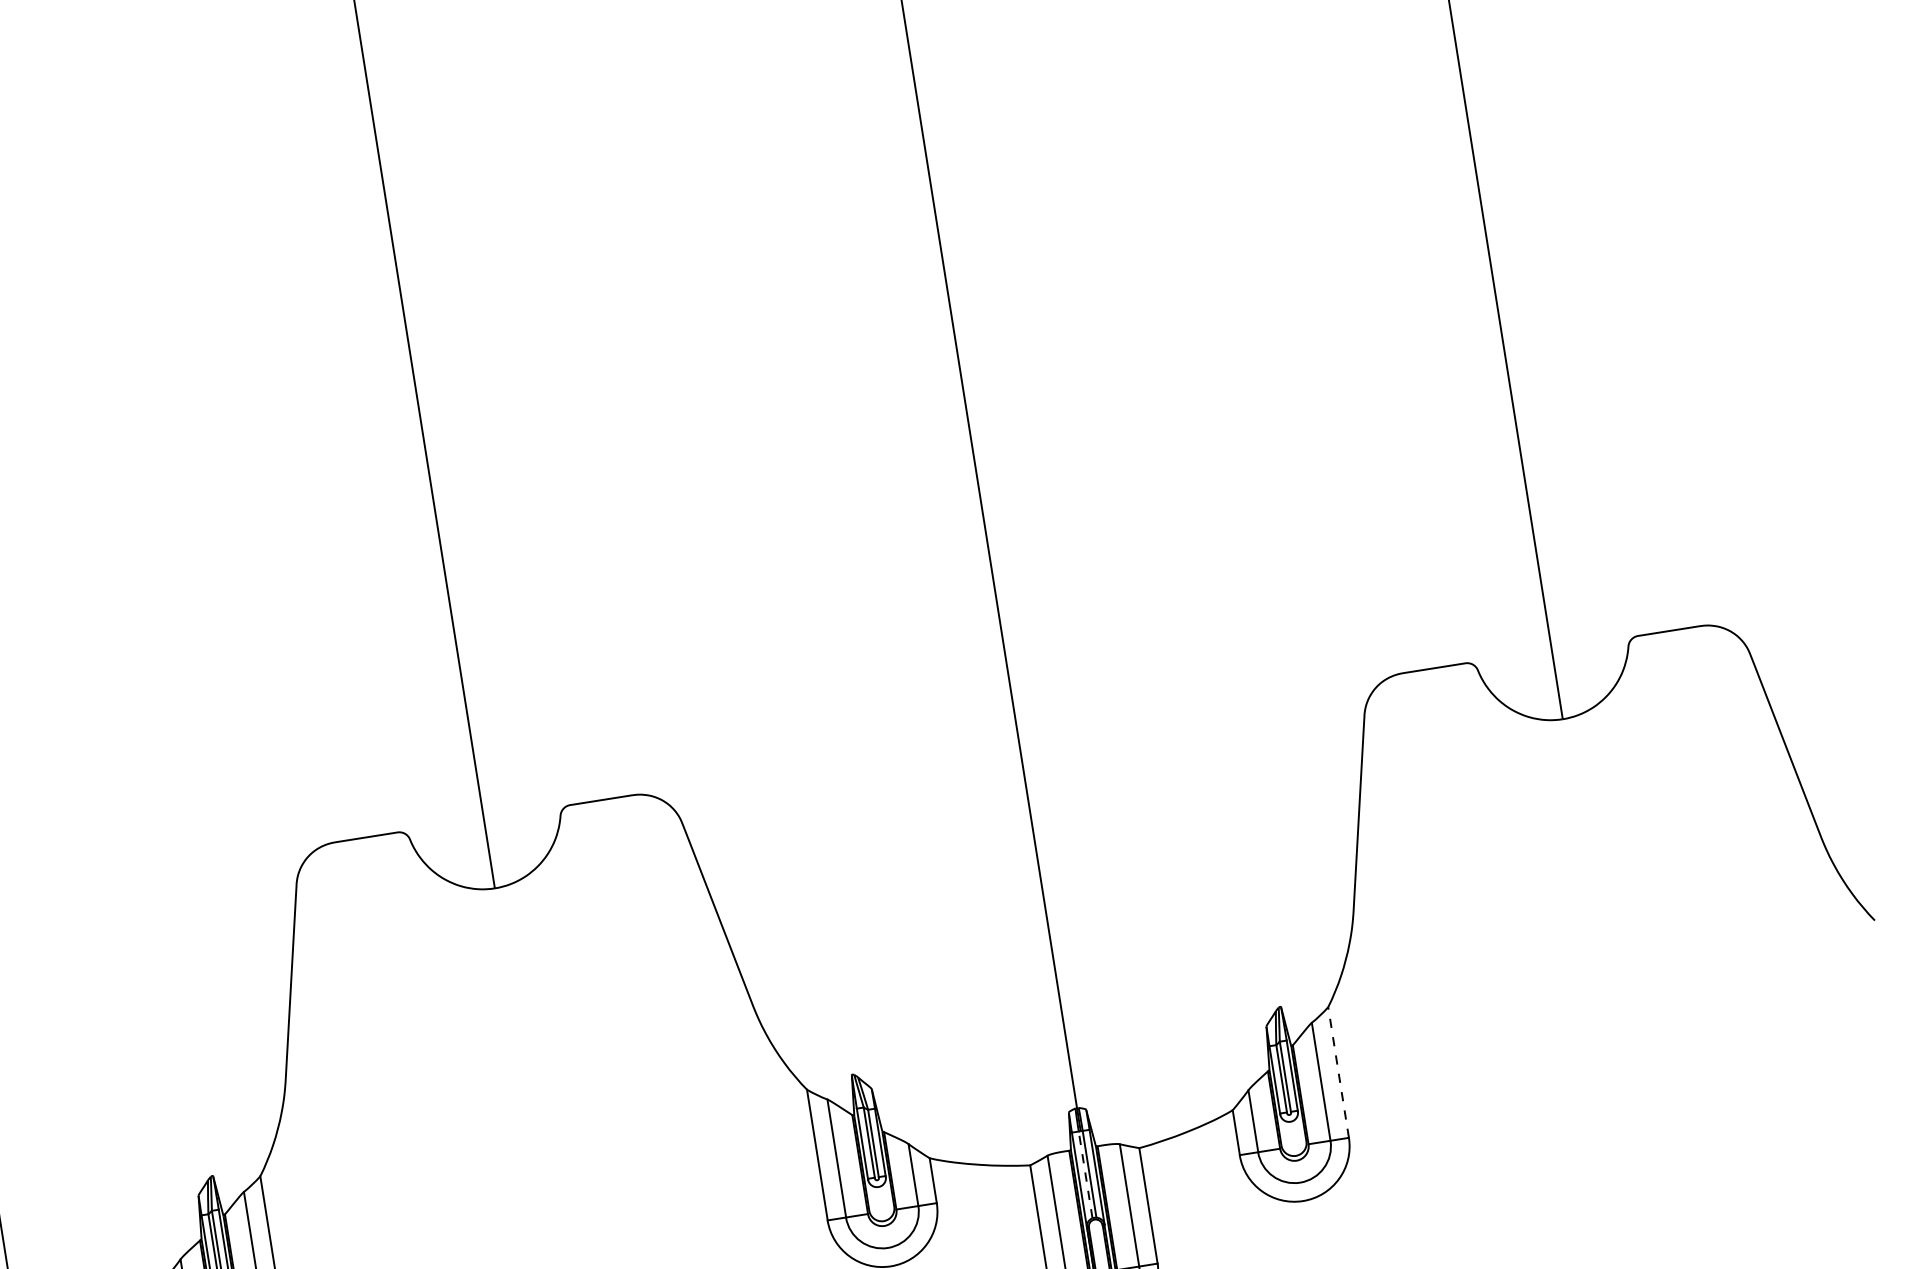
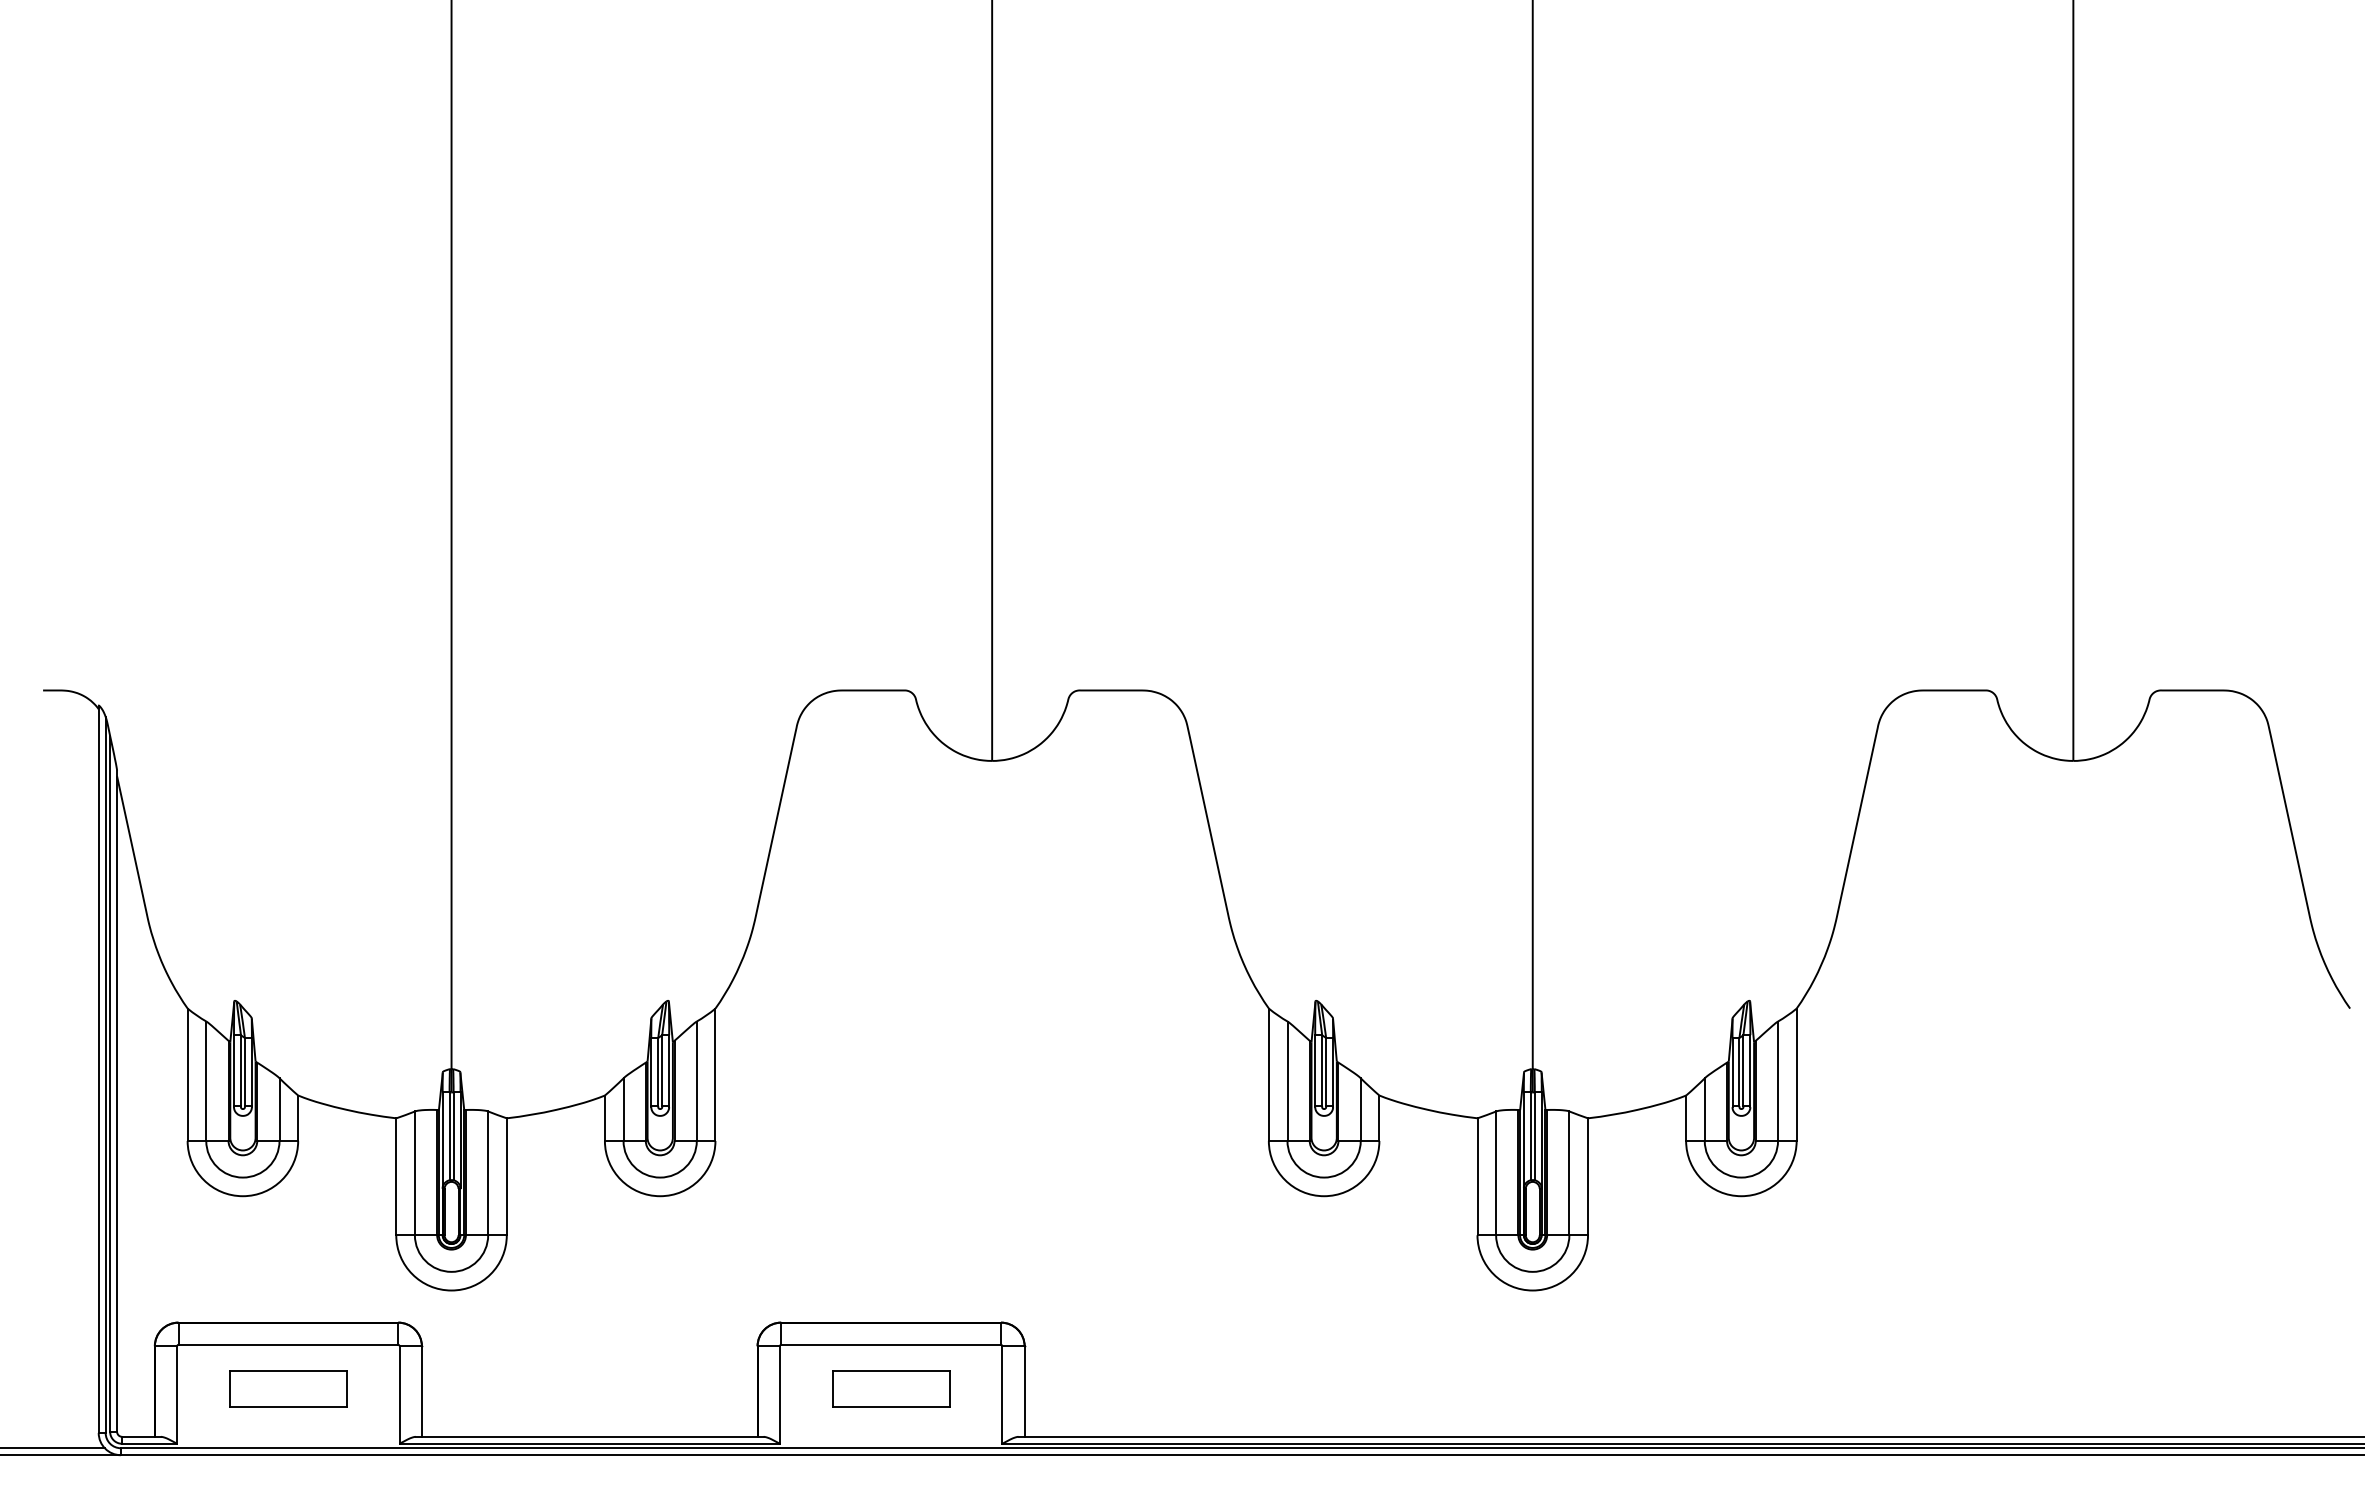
line: (1338, 1072) -> (1796, 1074), dashed -> solid
line: (1085, 1175) -> (1530, 1136), dashed -> solid

